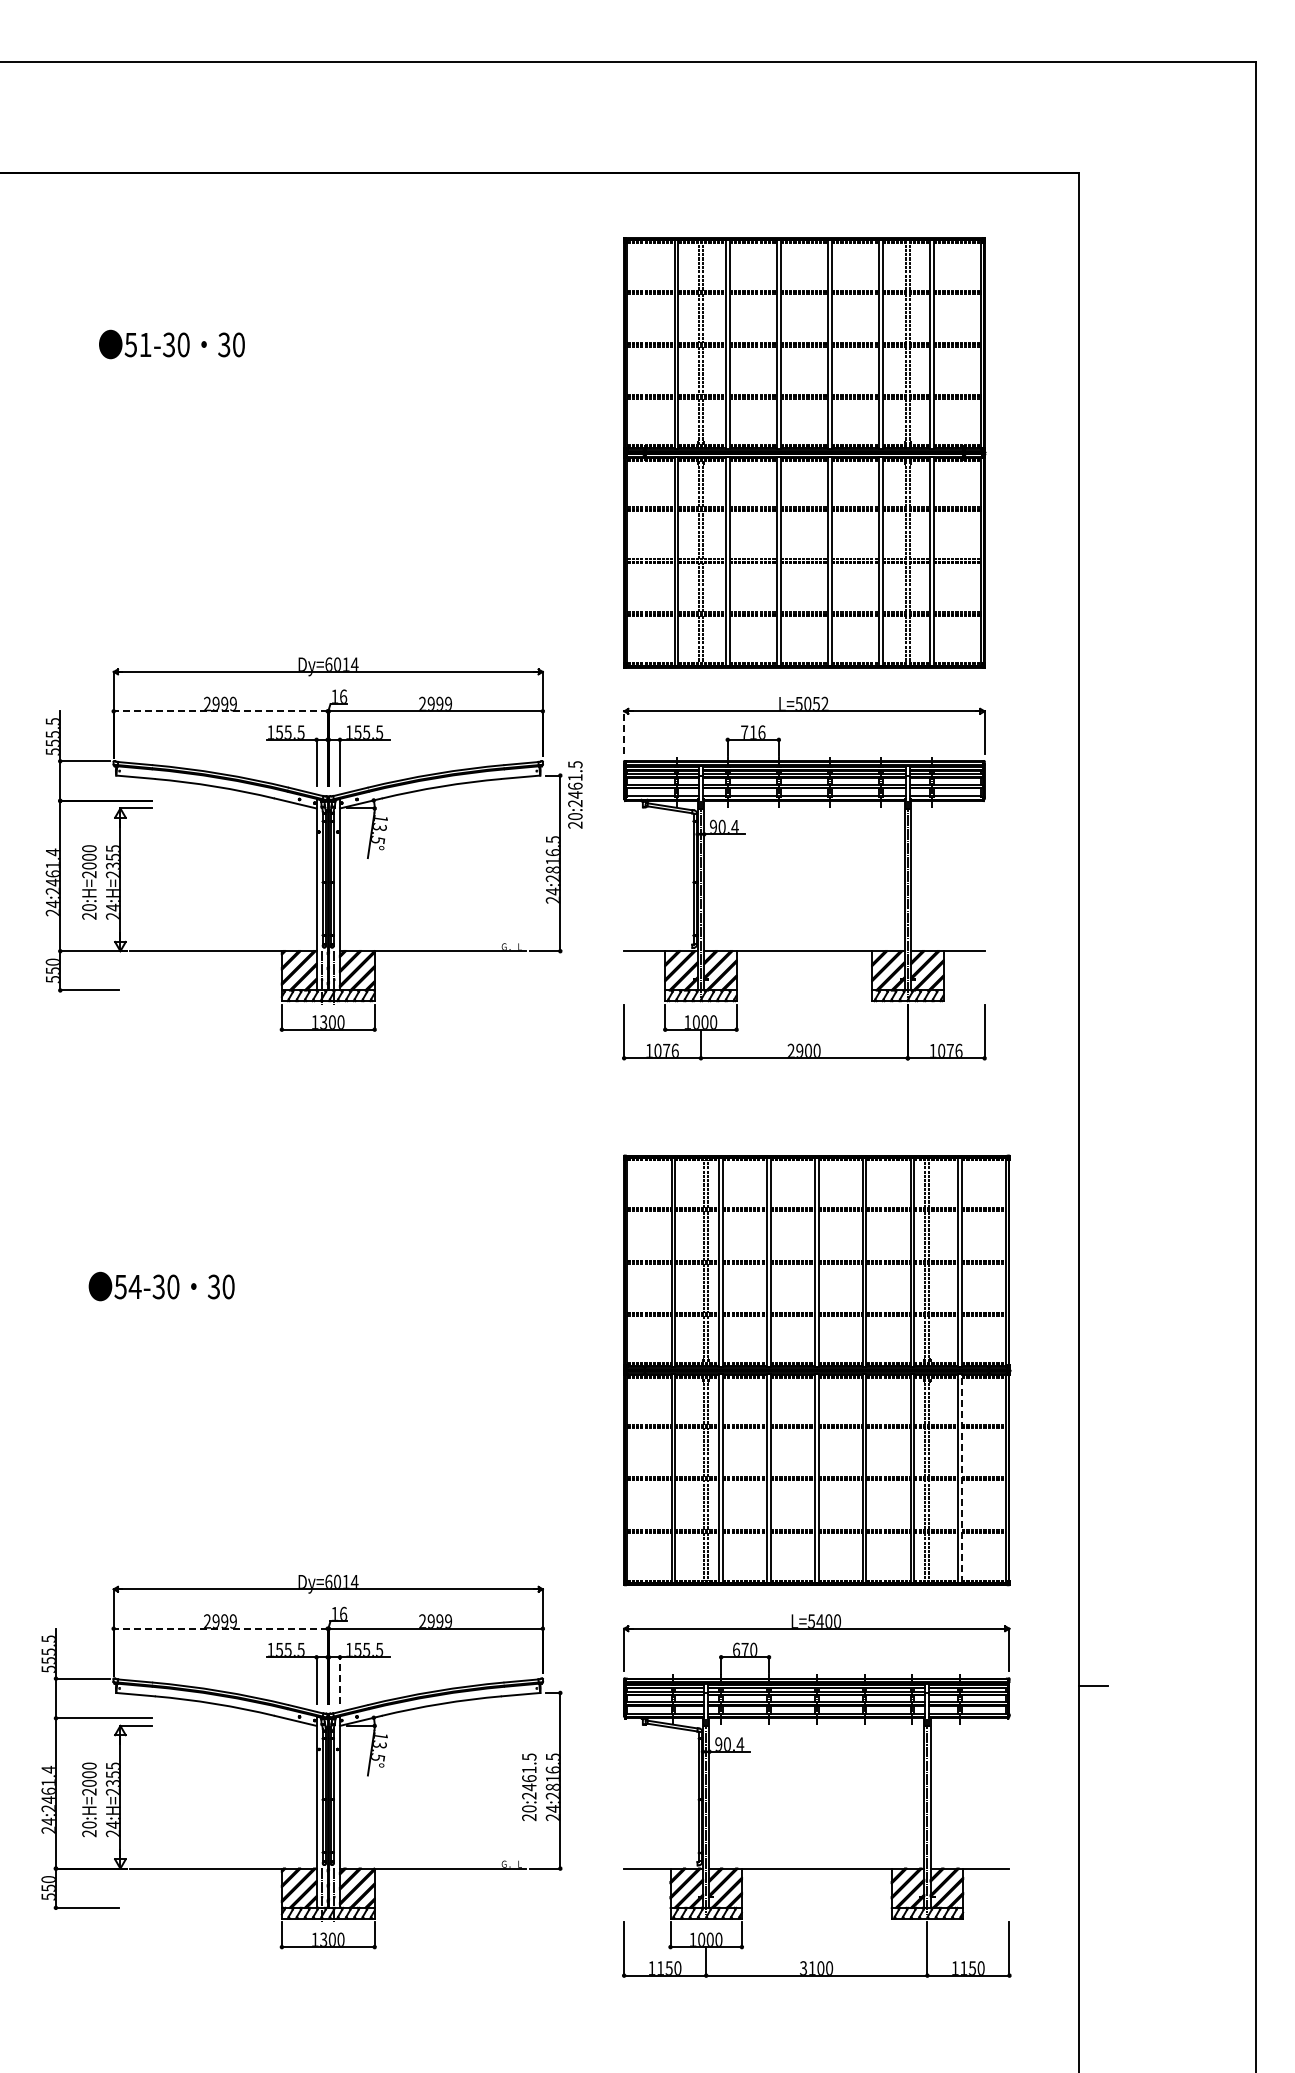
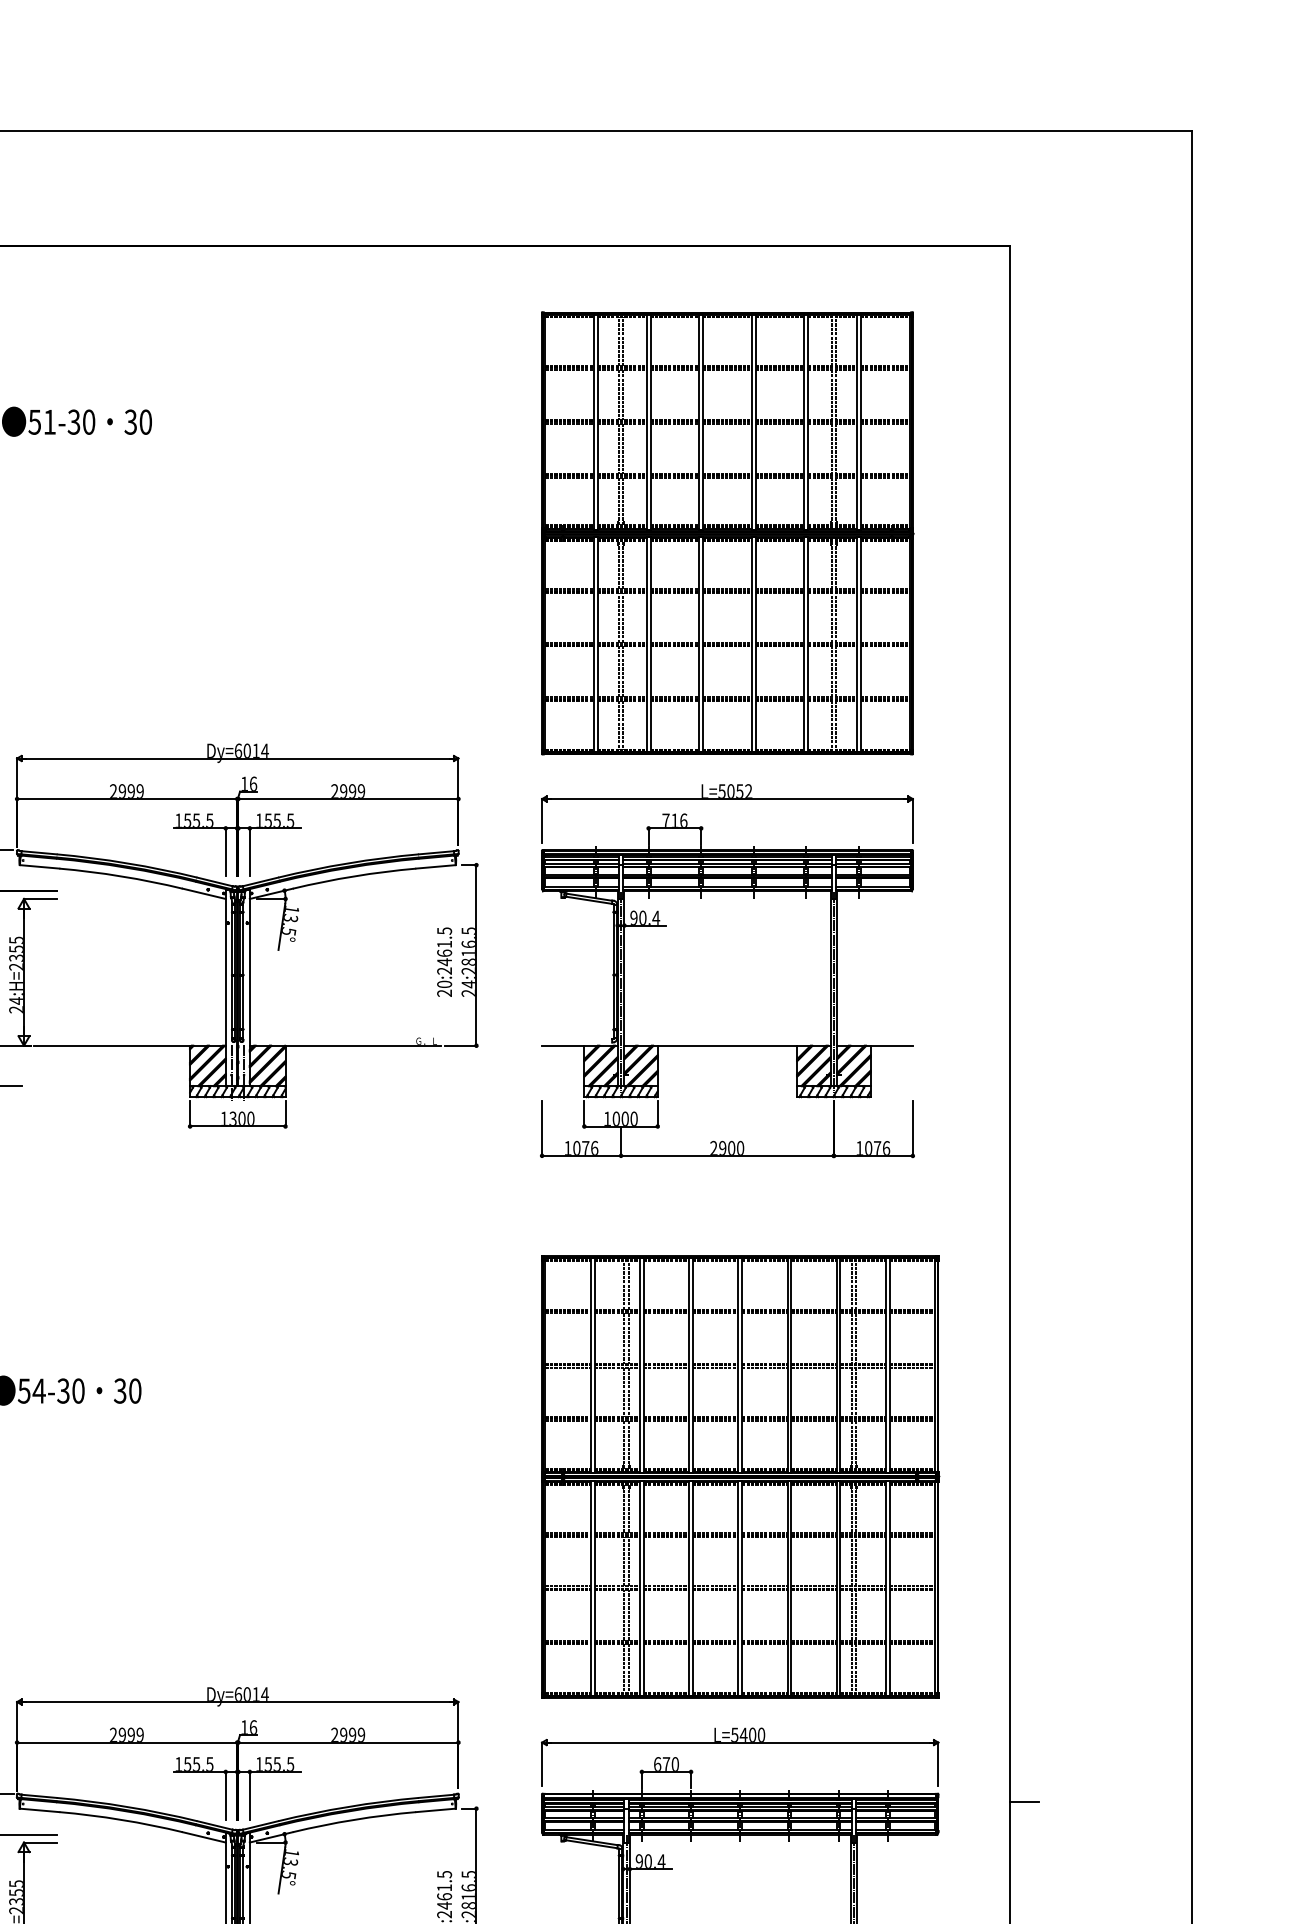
line: (220, 711) -> (126, 799), dashed -> solid
line: (624, 732) -> (542, 820), dashed -> solid
text: (575, 794) -> (444, 961), moved
line: (962, 1478) -> (890, 1588), dashed -> solid
line: (220, 1628) -> (126, 1742), dashed -> solid
line: (340, 1679) -> (250, 1794), dashed -> solid

